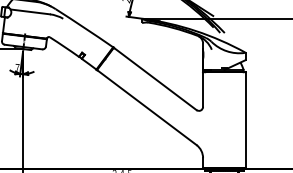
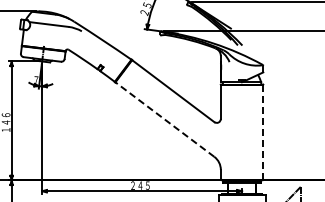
line: (146, 107) -> (164, 119), solid -> dashed
line: (245, 120) -> (263, 132), solid -> dashed

